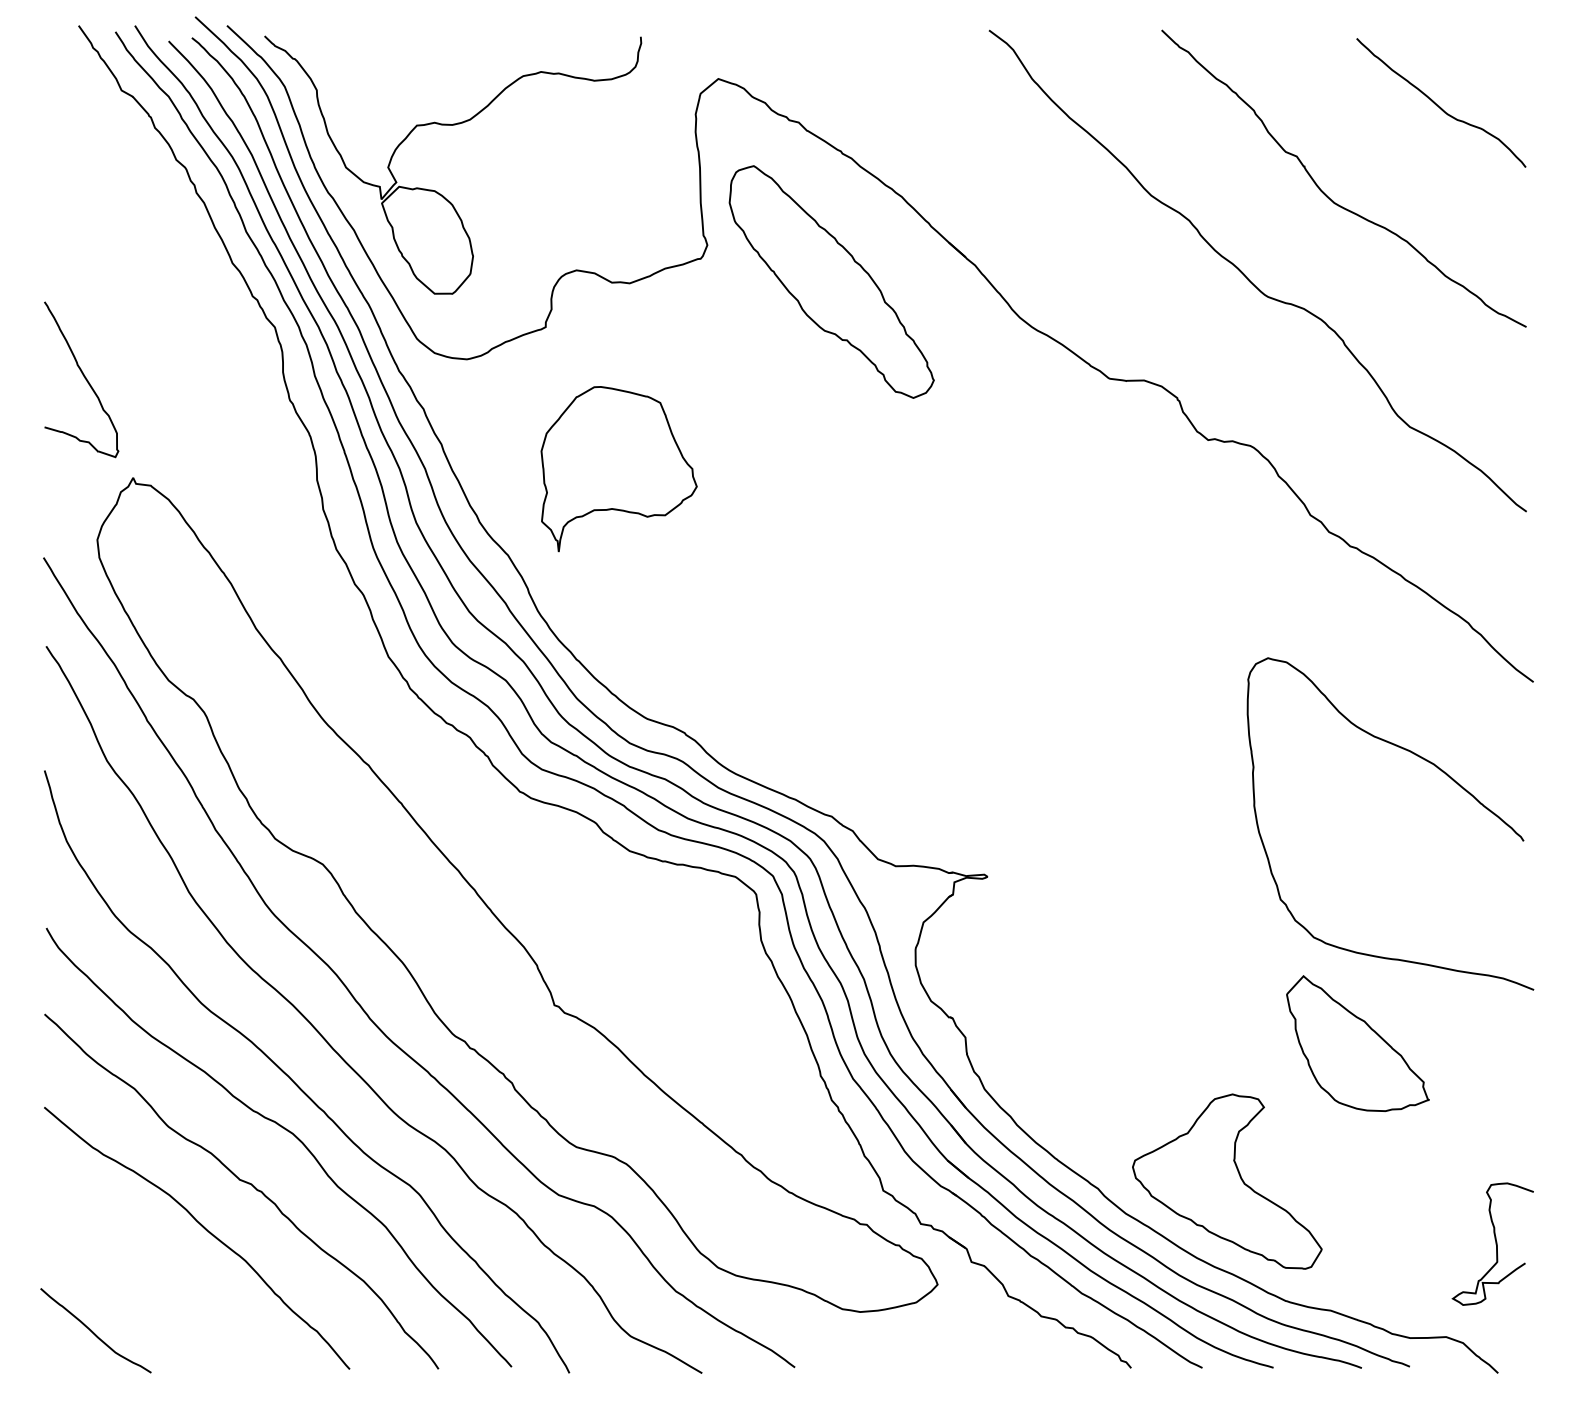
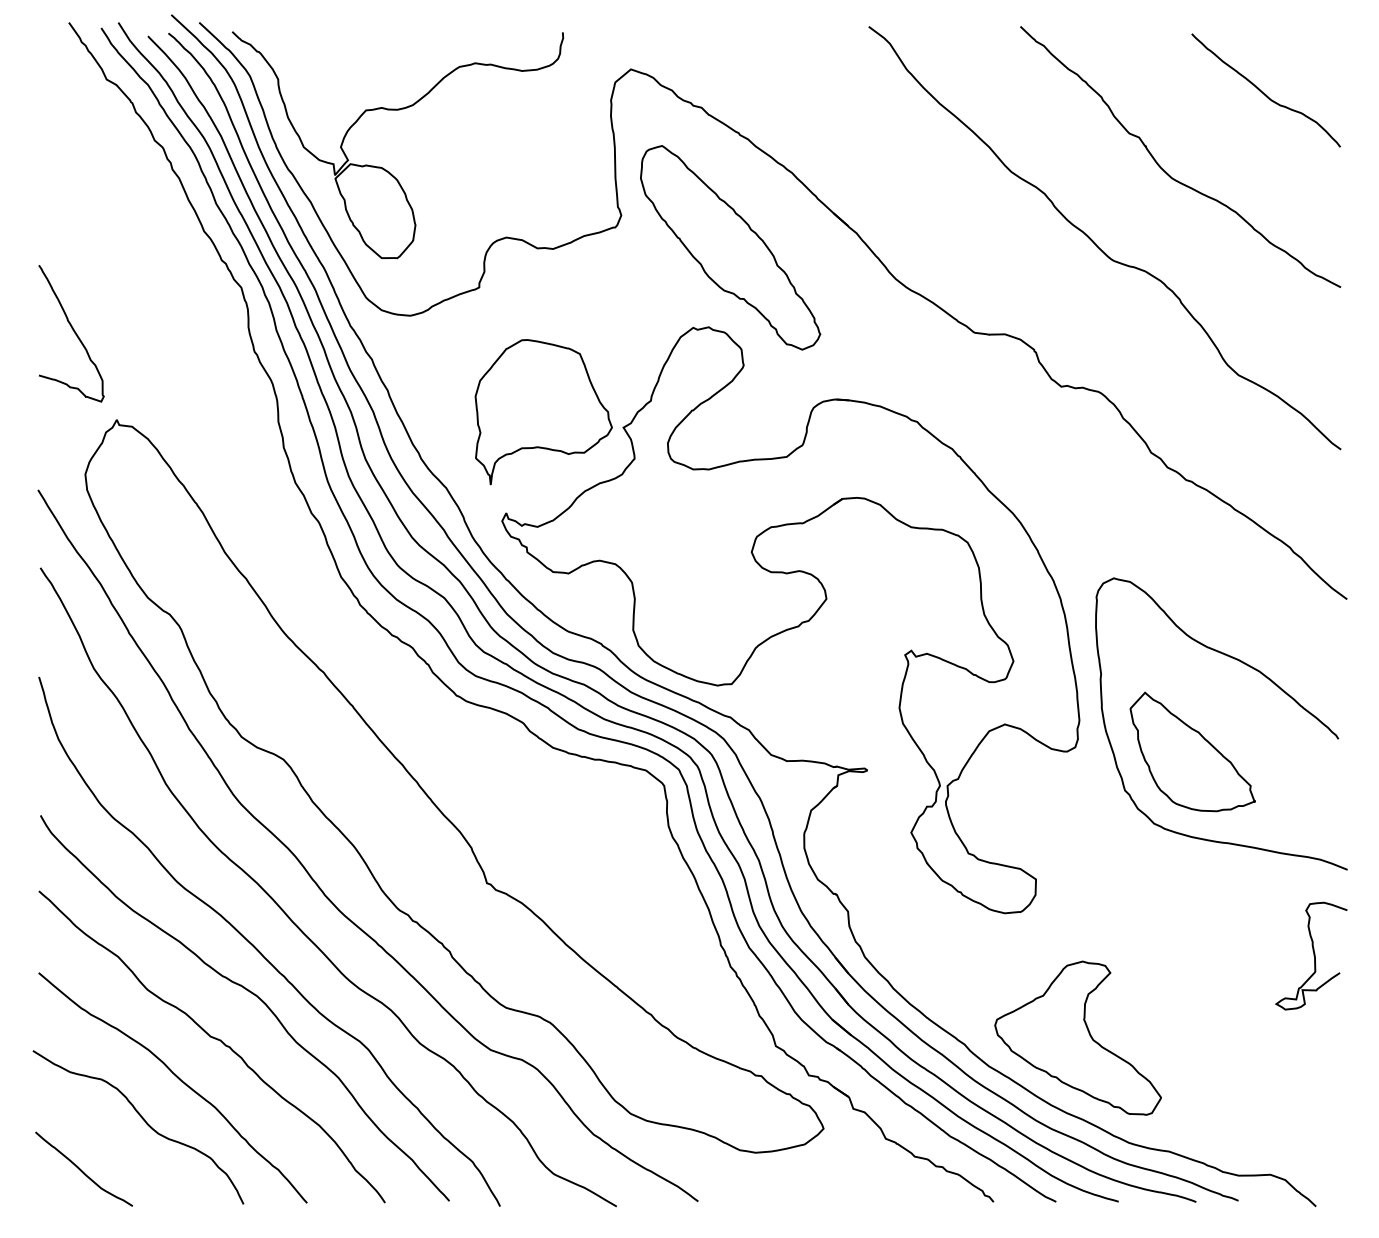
part: (899, 706) -> (790, 620), added
part: (1357, 1043) -> (1192, 751), moved
curve: (1495, 1243) -> (1313, 955), moved
curve: (165, 1278) -> (145, 1123), added

